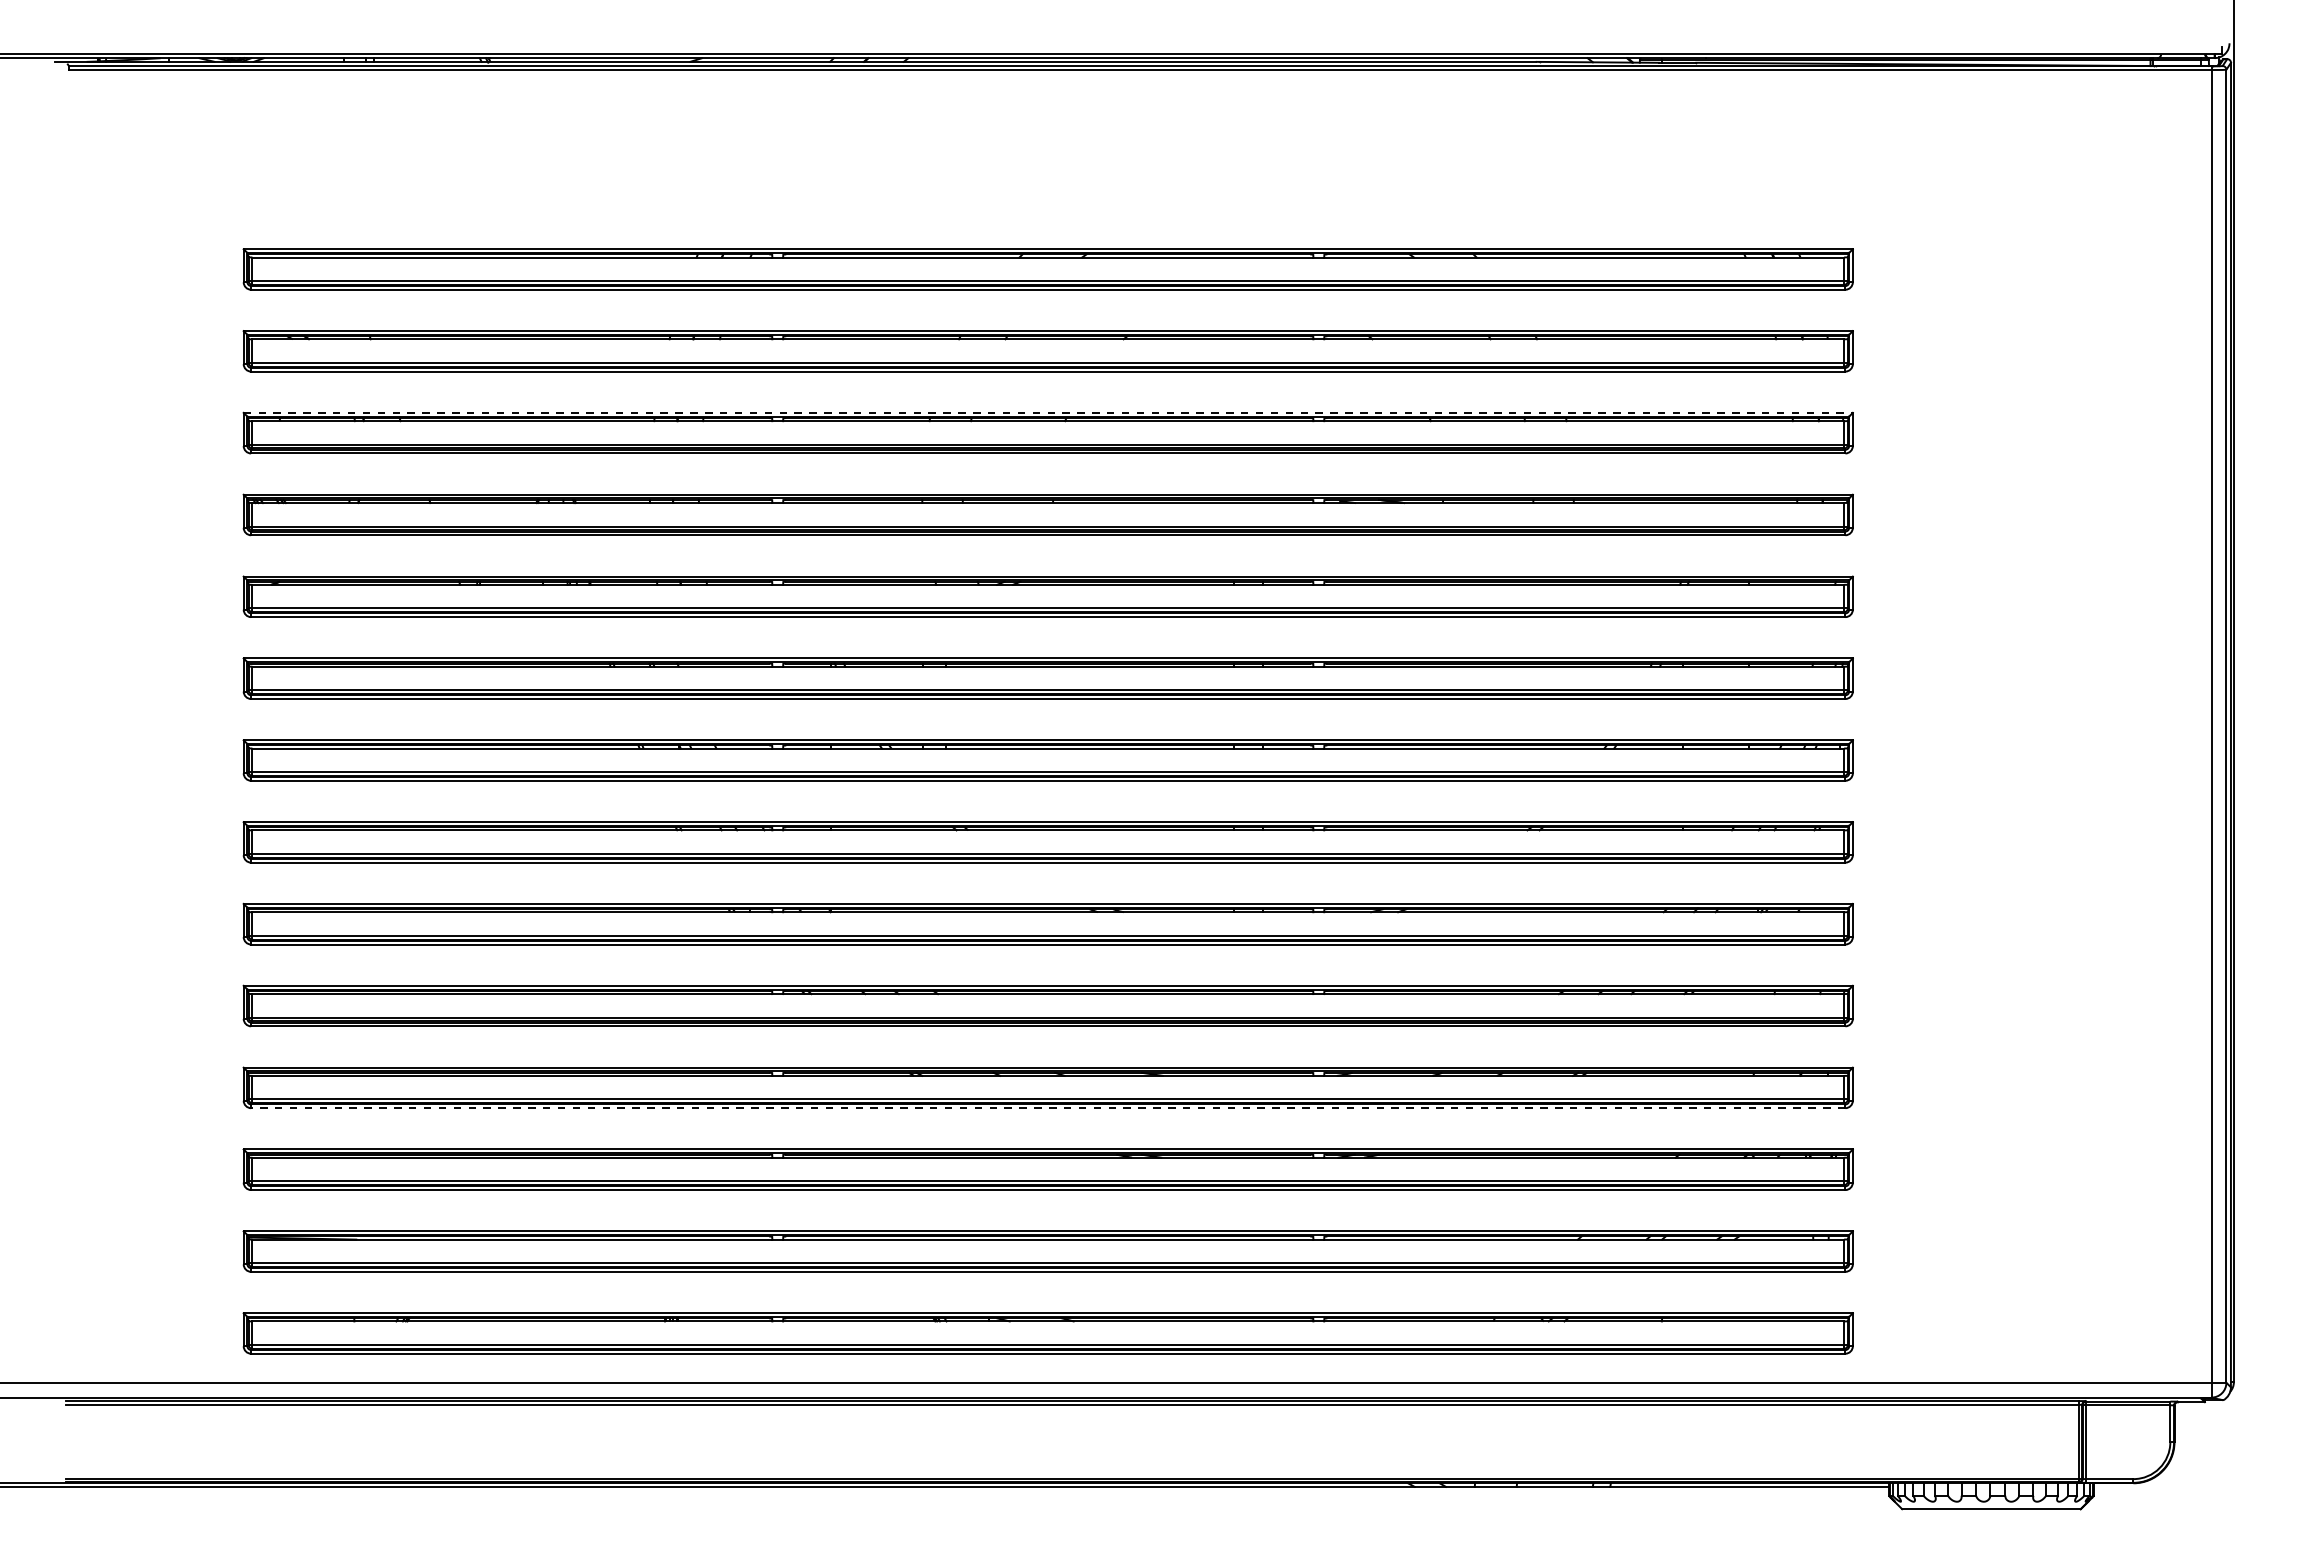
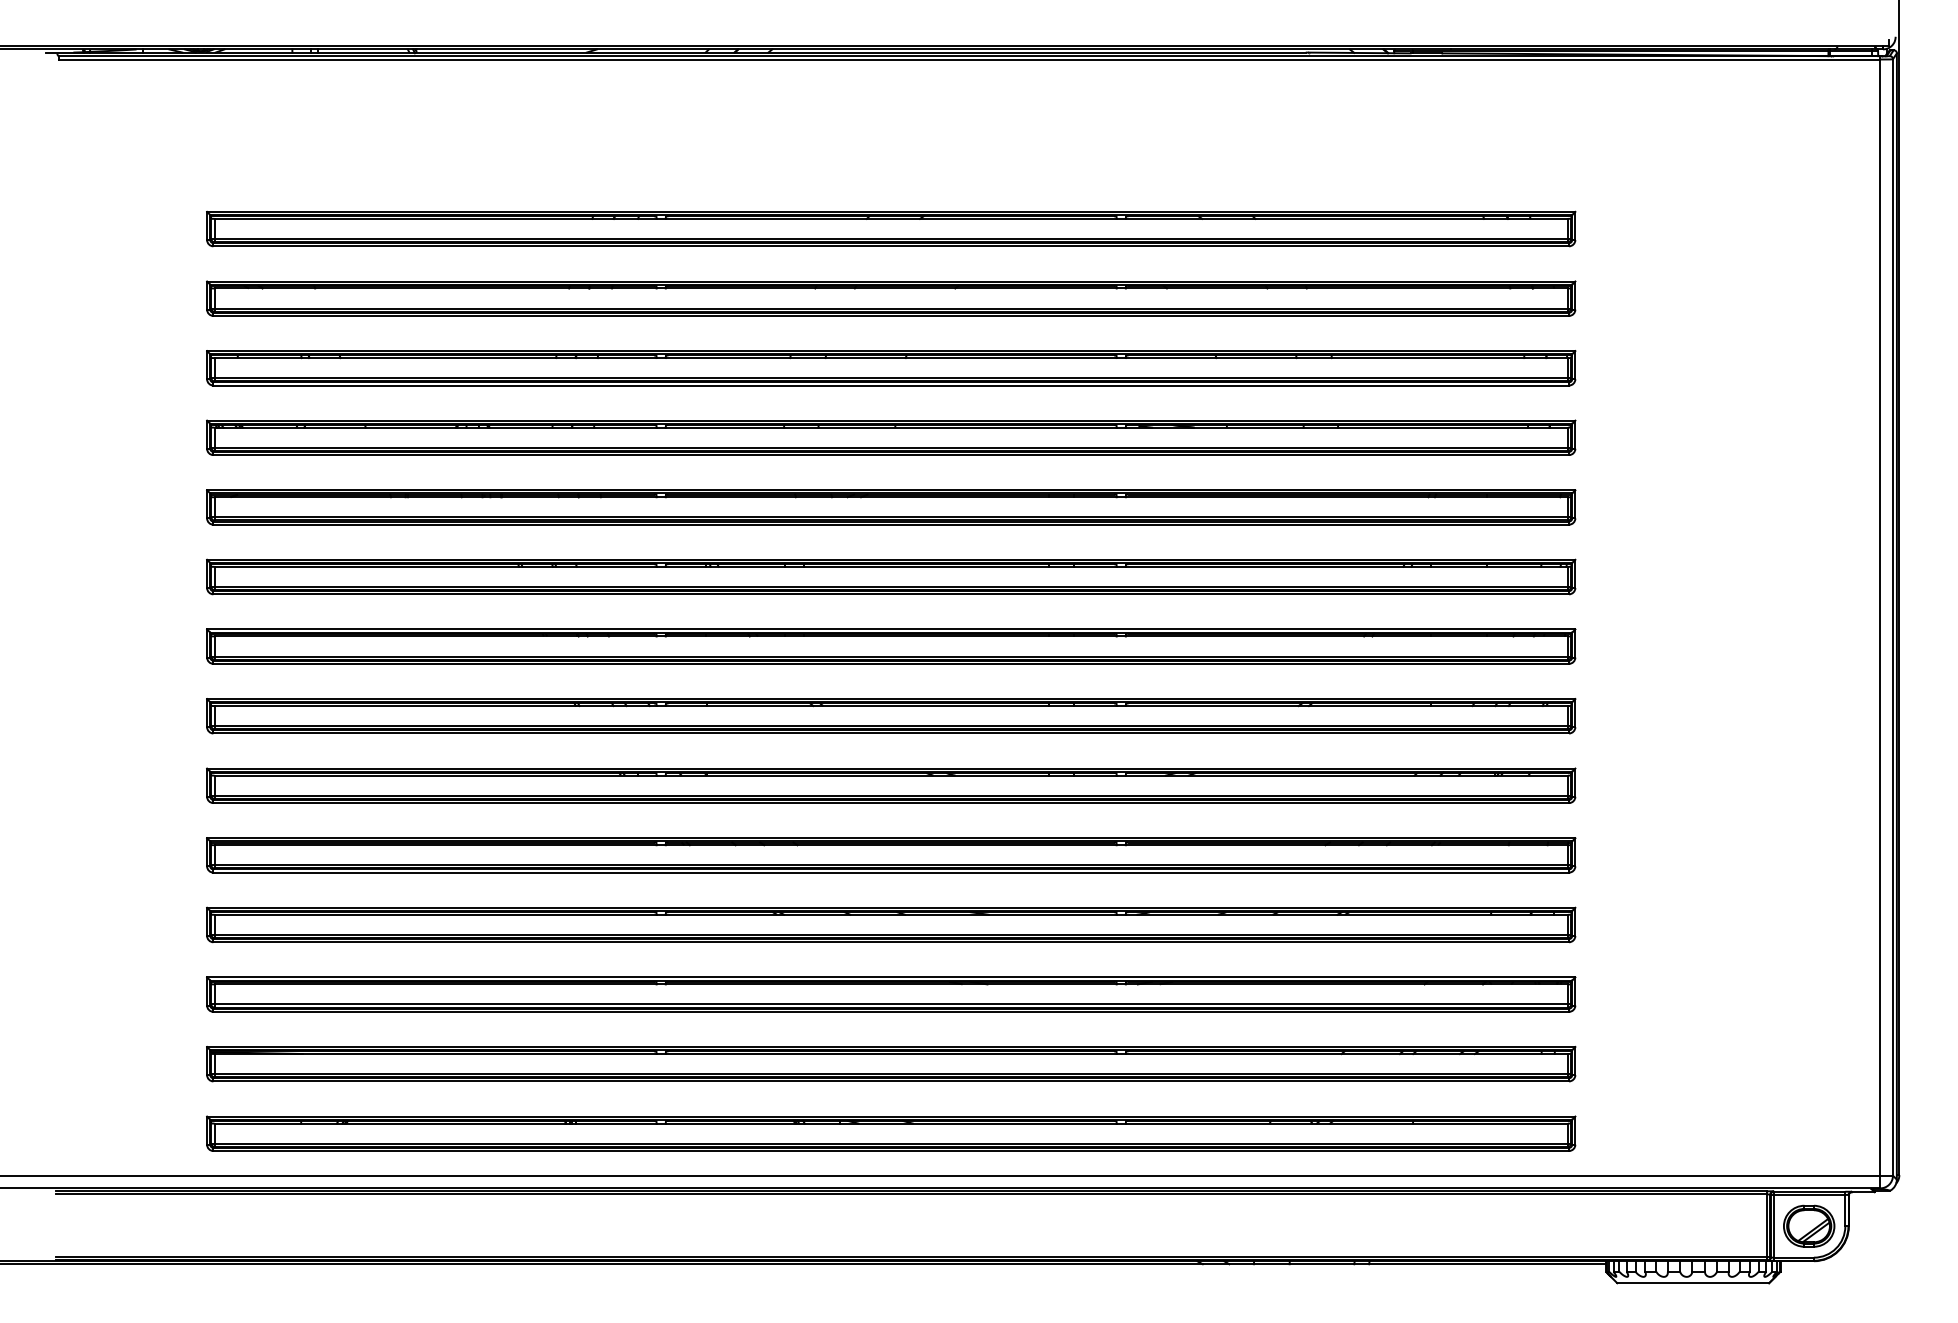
line: (1048, 412) -> (891, 350), dashed -> solid
line: (1047, 1108) -> (890, 942), dashed -> solid
part: (2127, 1442) -> (1808, 1226), added

